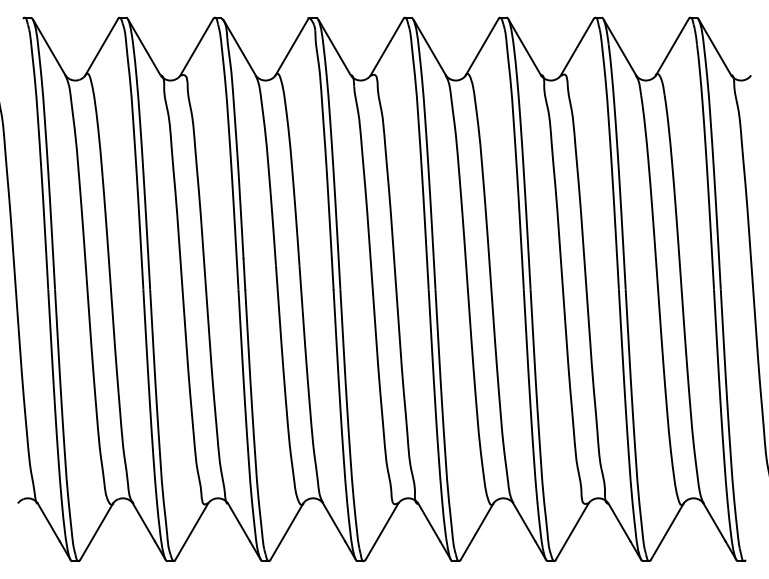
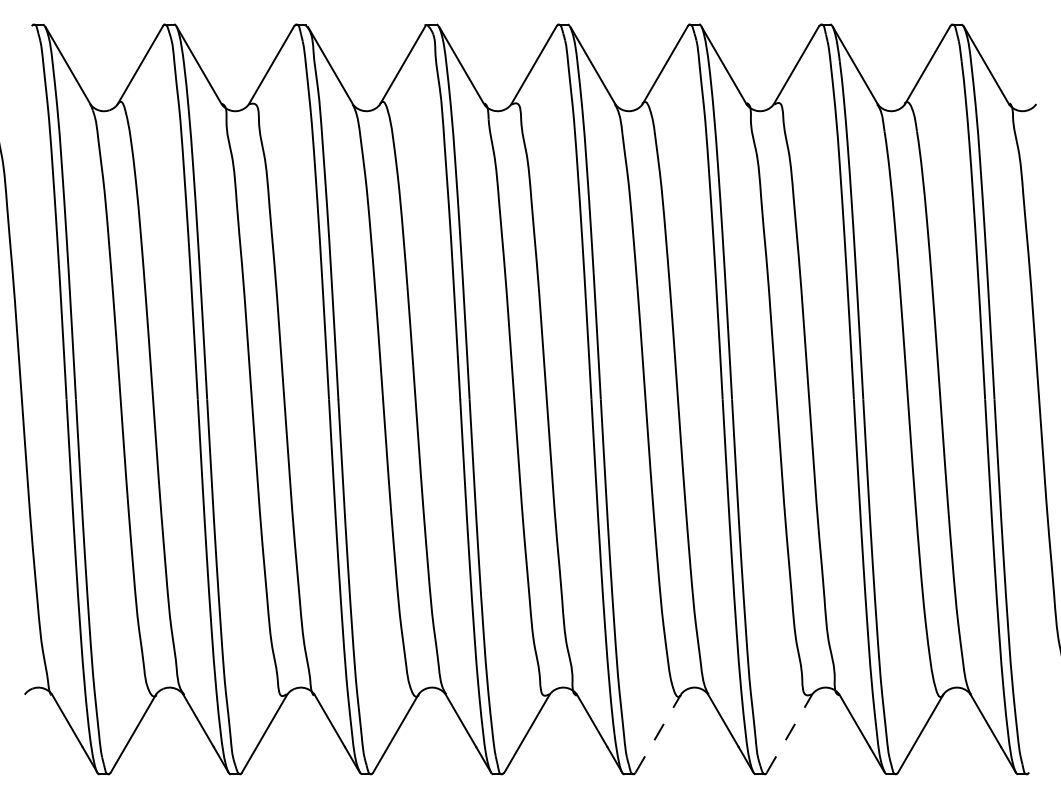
line: (477, 531) -> (658, 733), solid -> dashed
line: (572, 531) -> (789, 733), solid -> dashed

